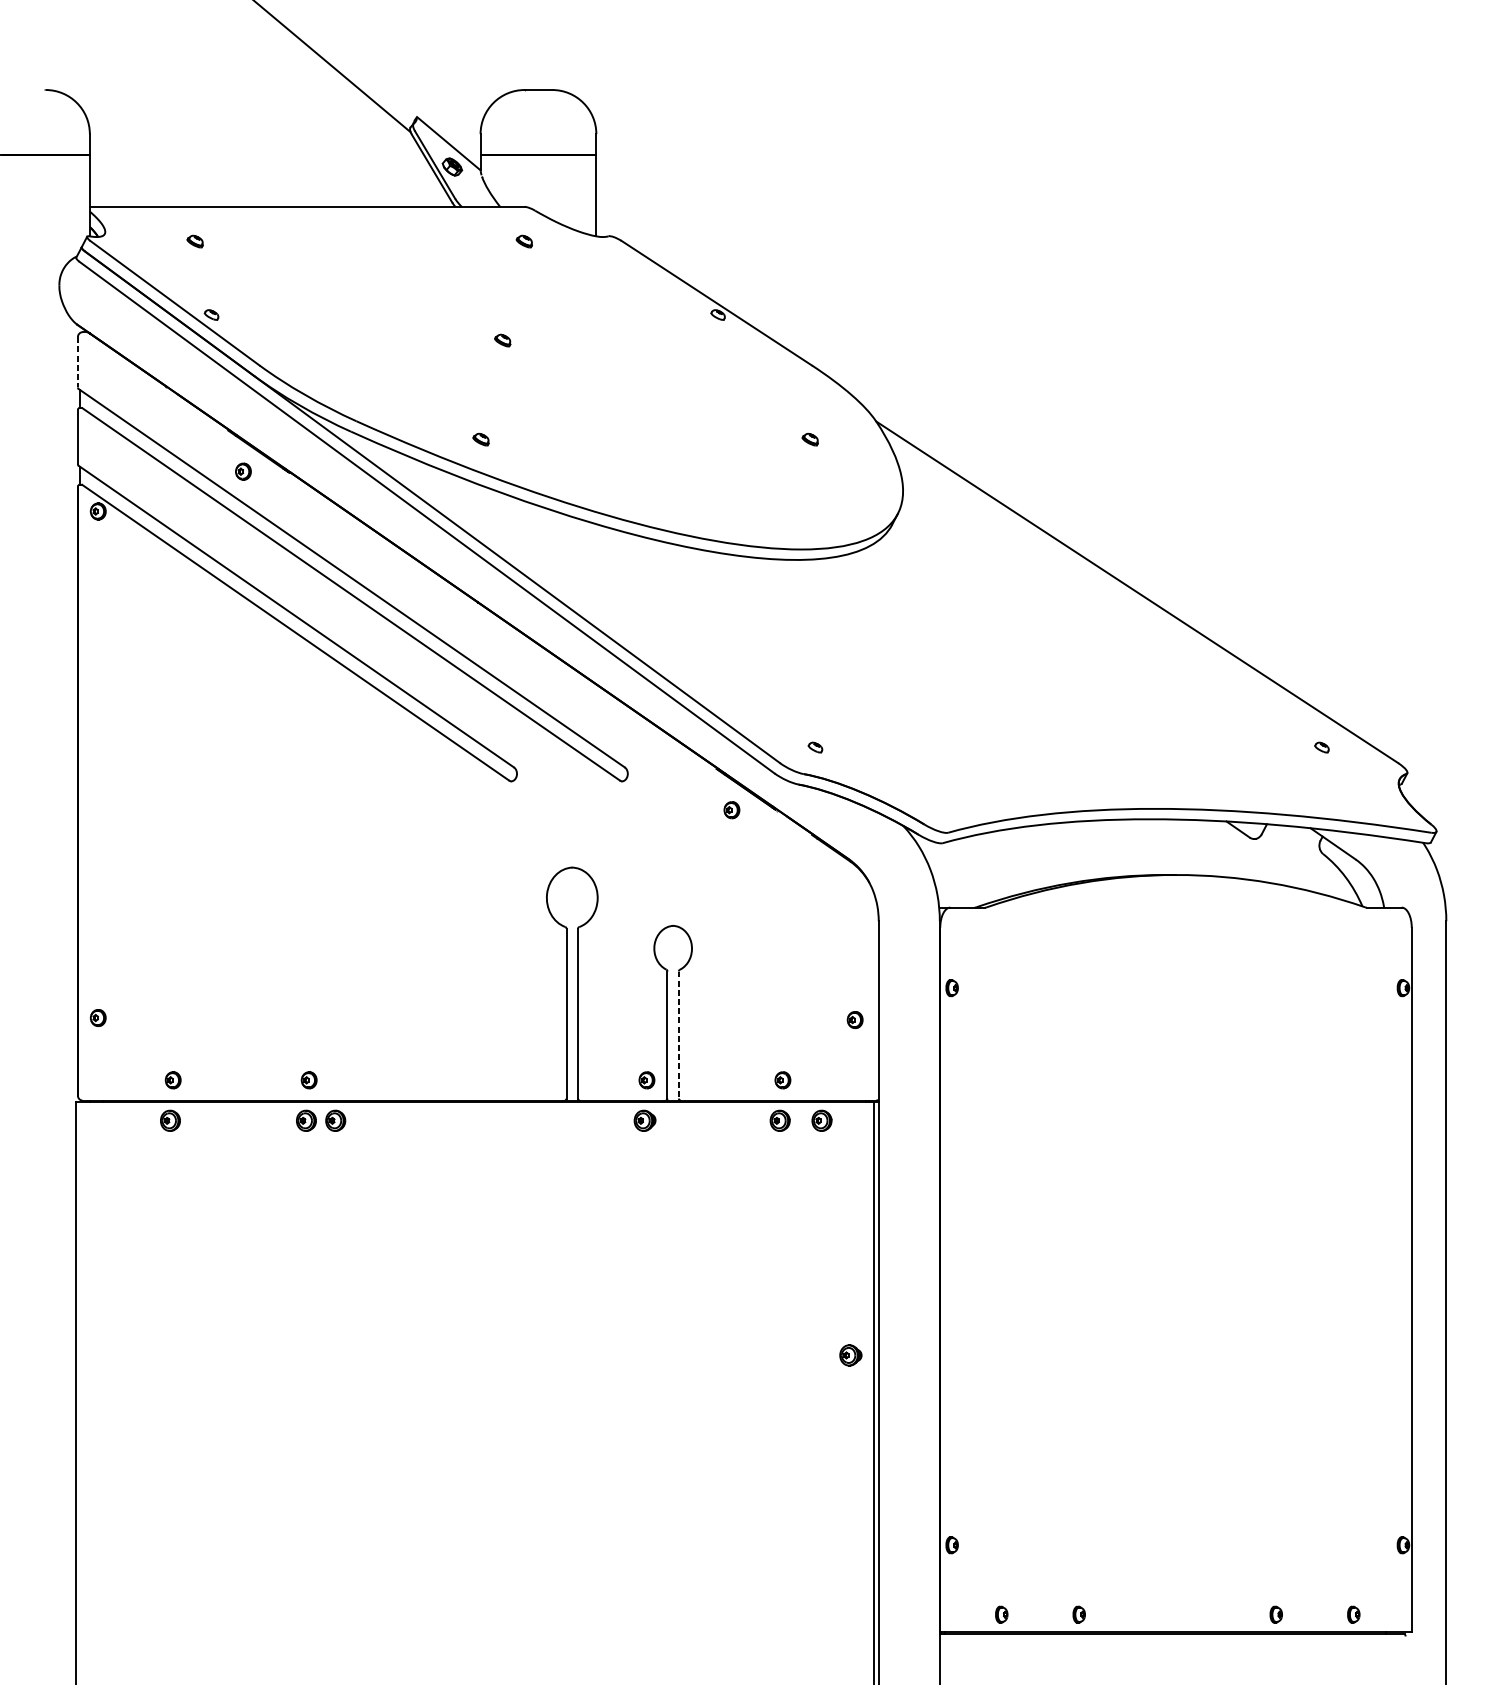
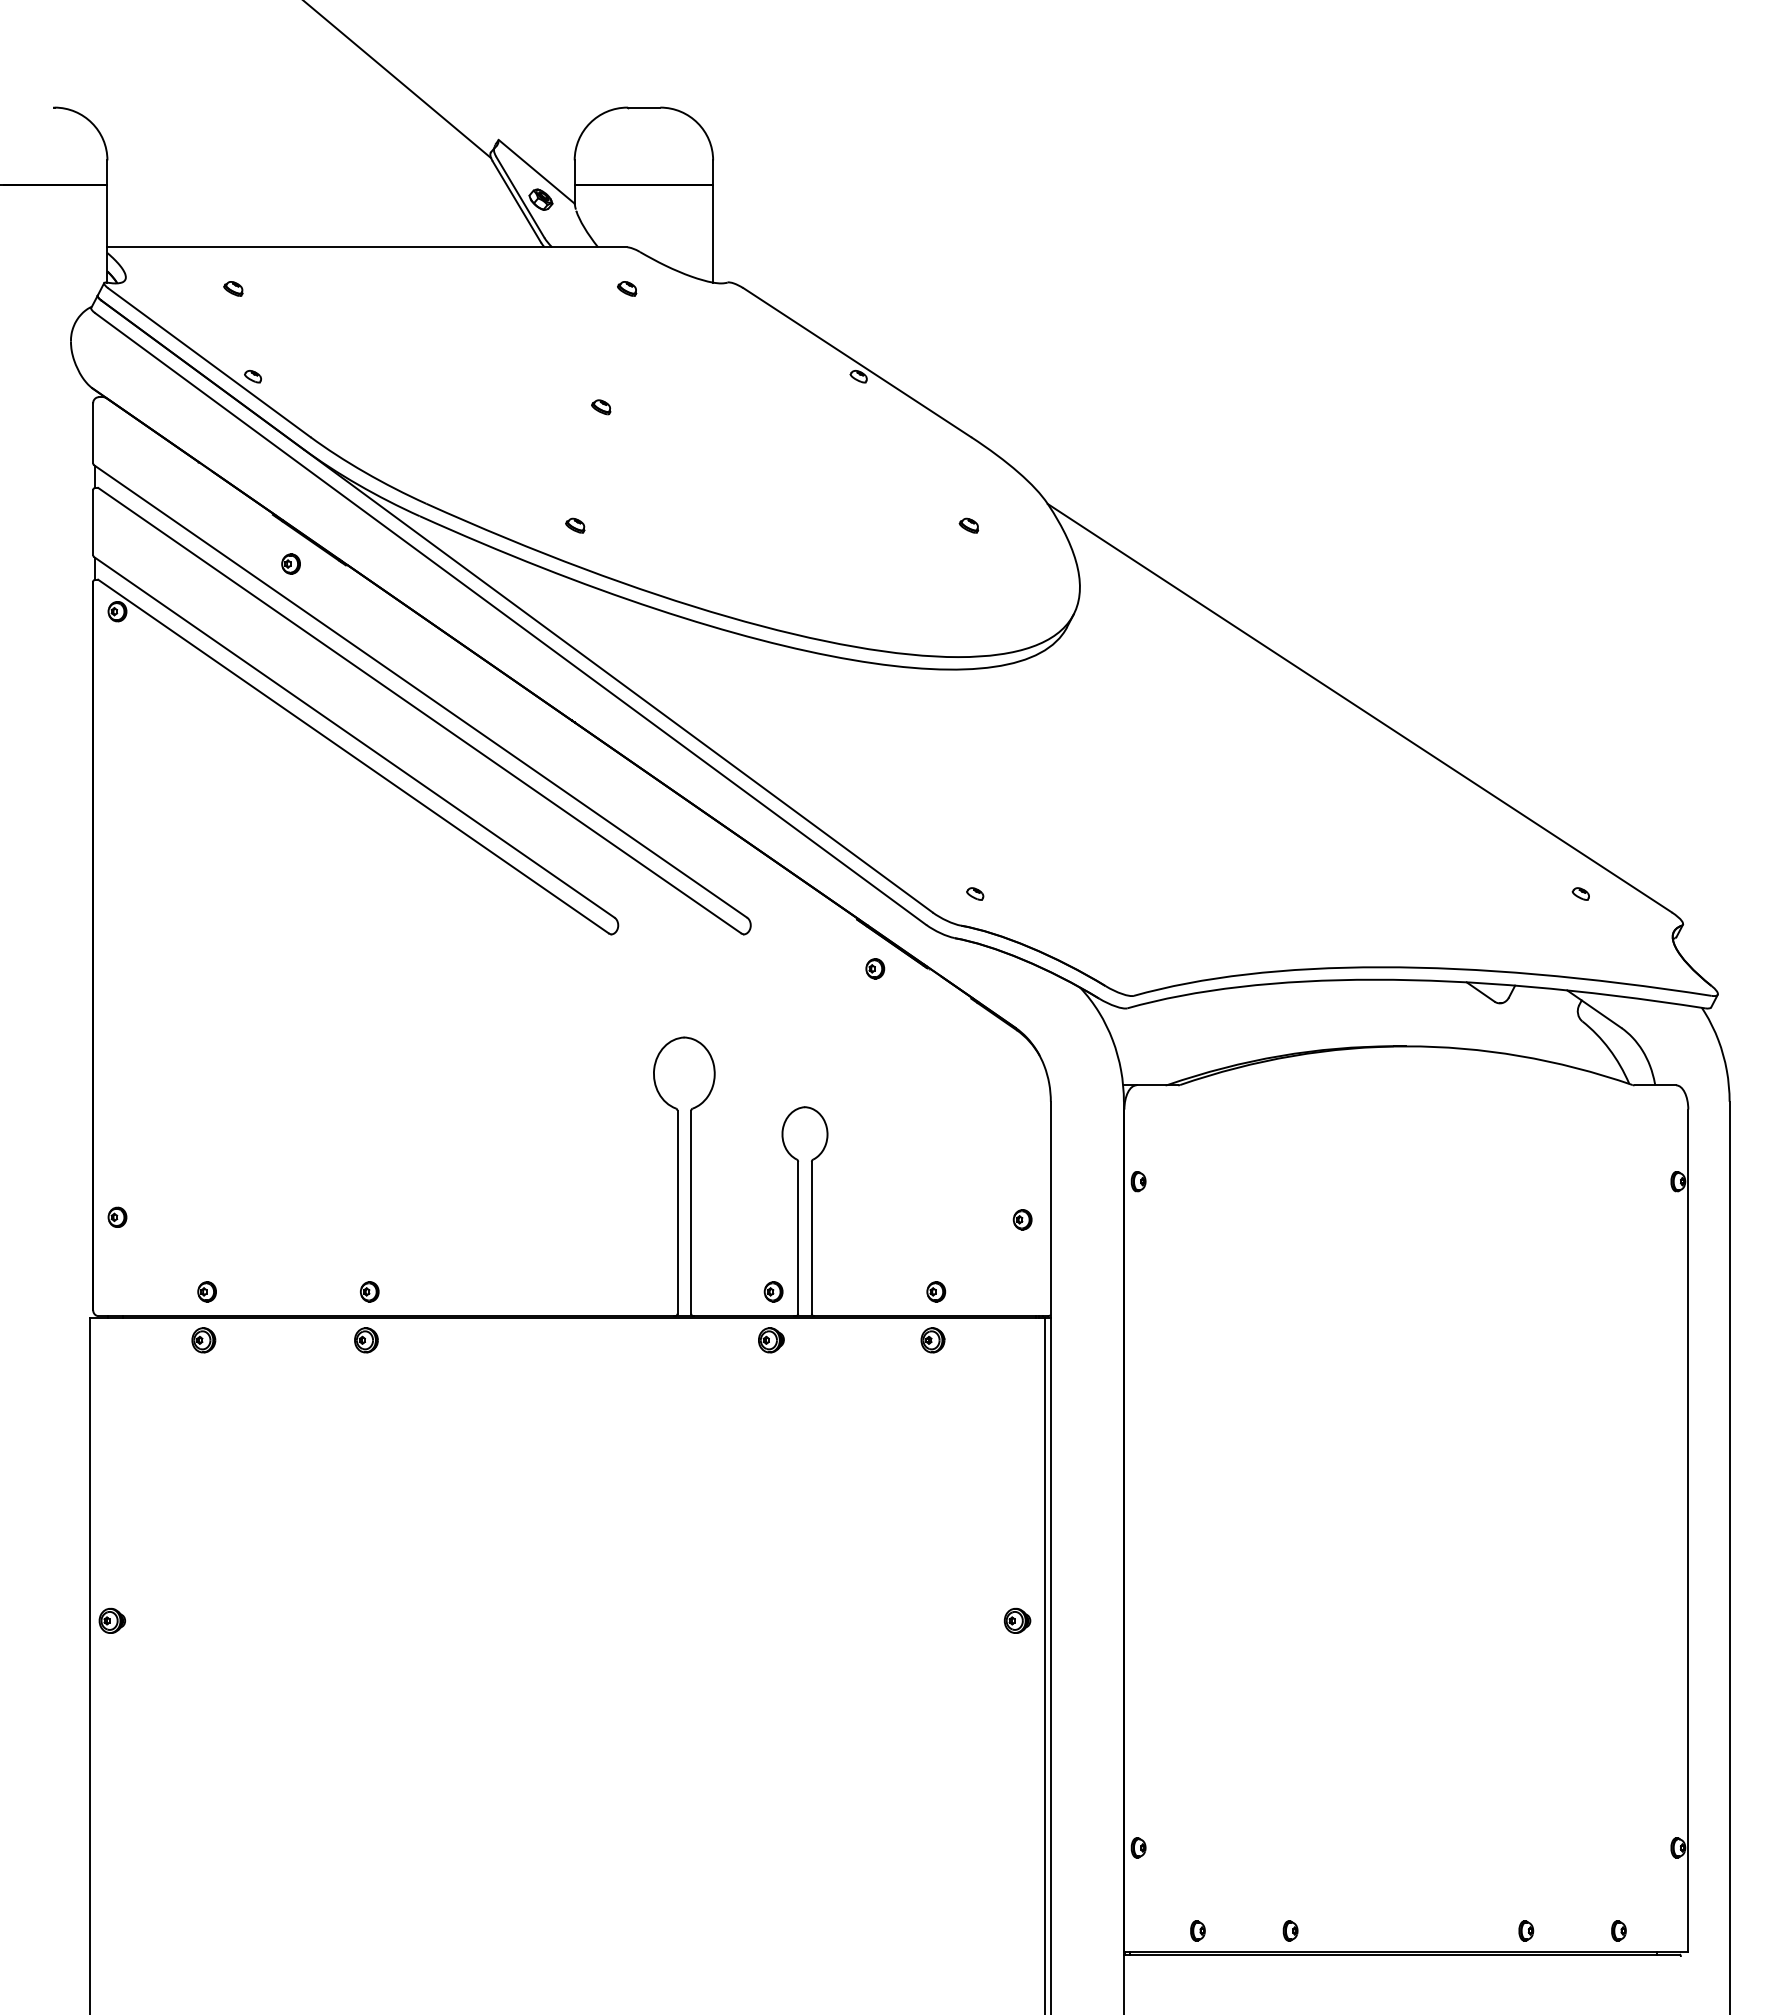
line: (78, 362) -> (93, 433), dashed -> solid
line: (678, 1034) -> (811, 1237), dashed -> solid
part: (335, 1120) -> (401, 1340), removed
part: (821, 1120) -> (982, 1340), removed
part: (94, 1355) -> (112, 1620), added

